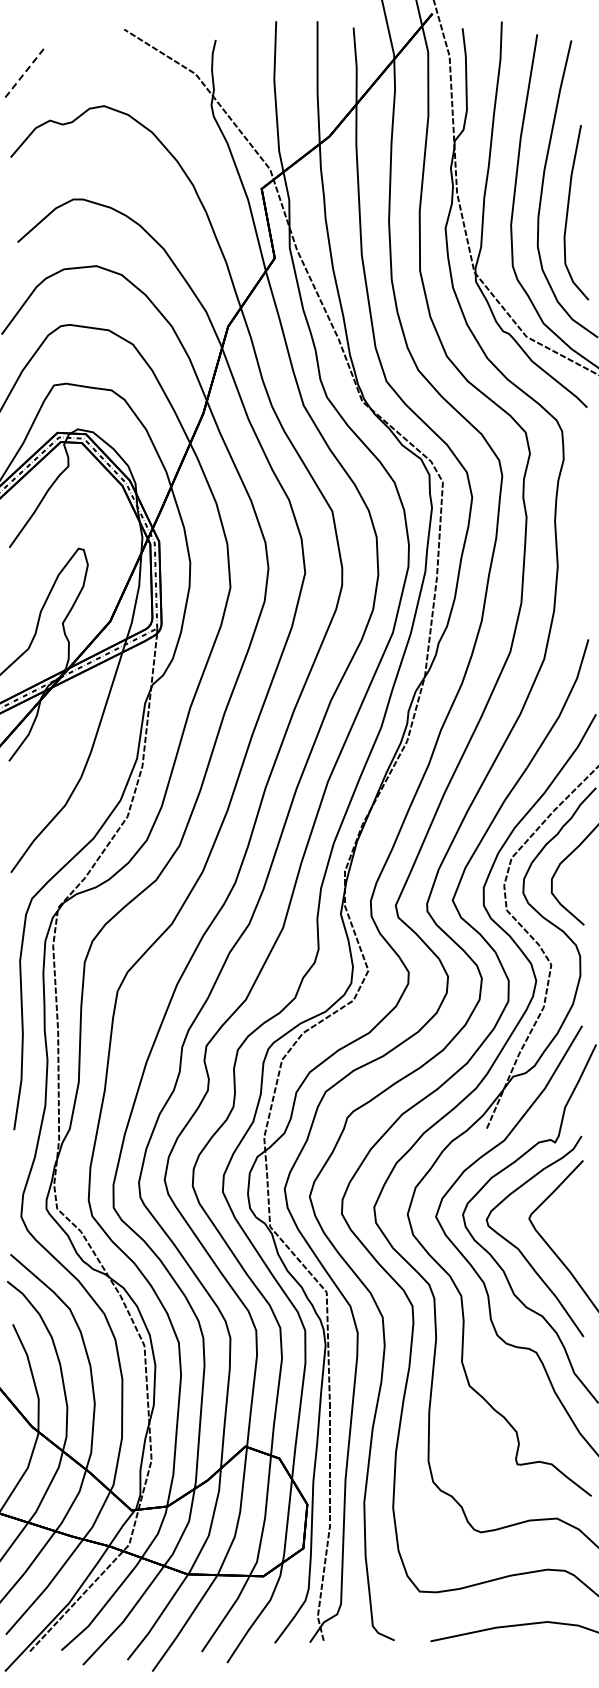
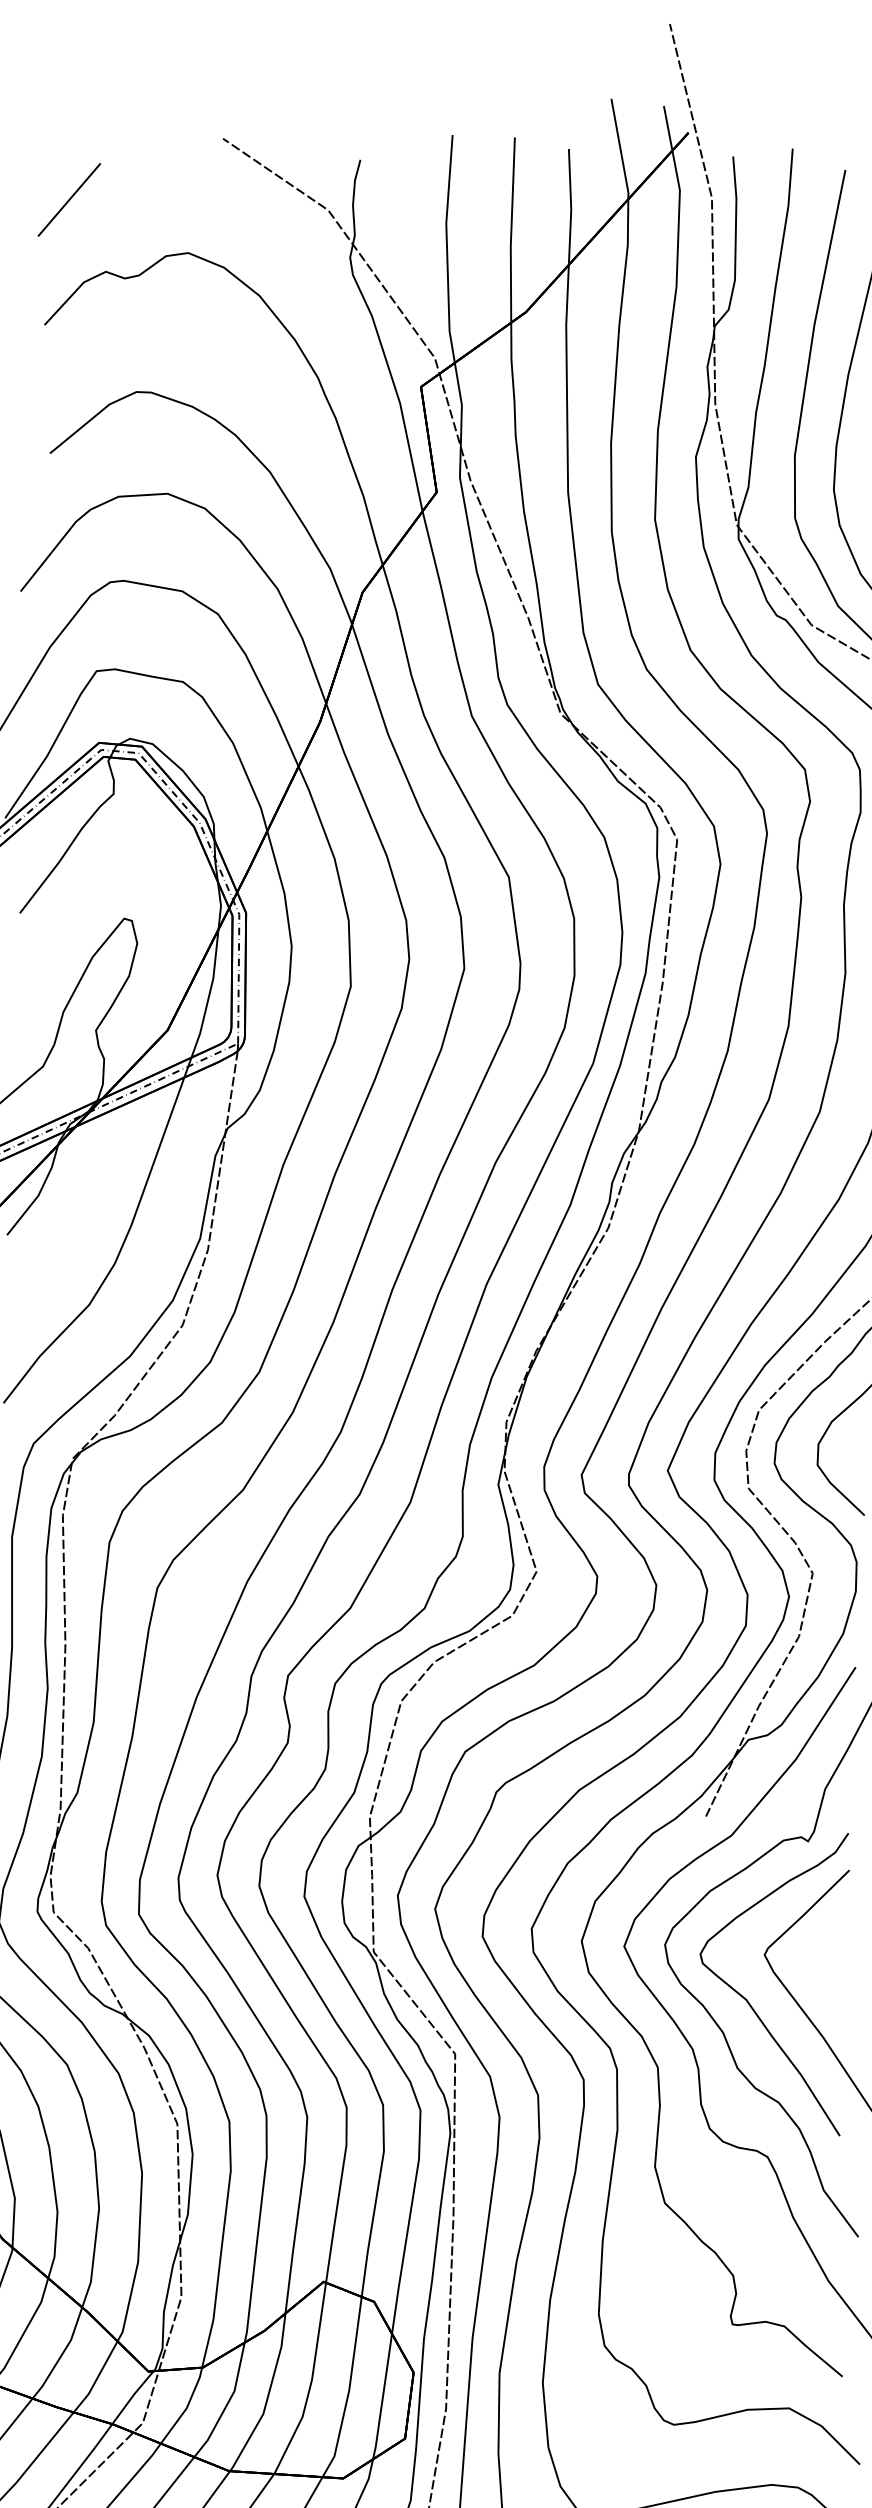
line: (24, 73) -> (70, 199), dashed -> solid

